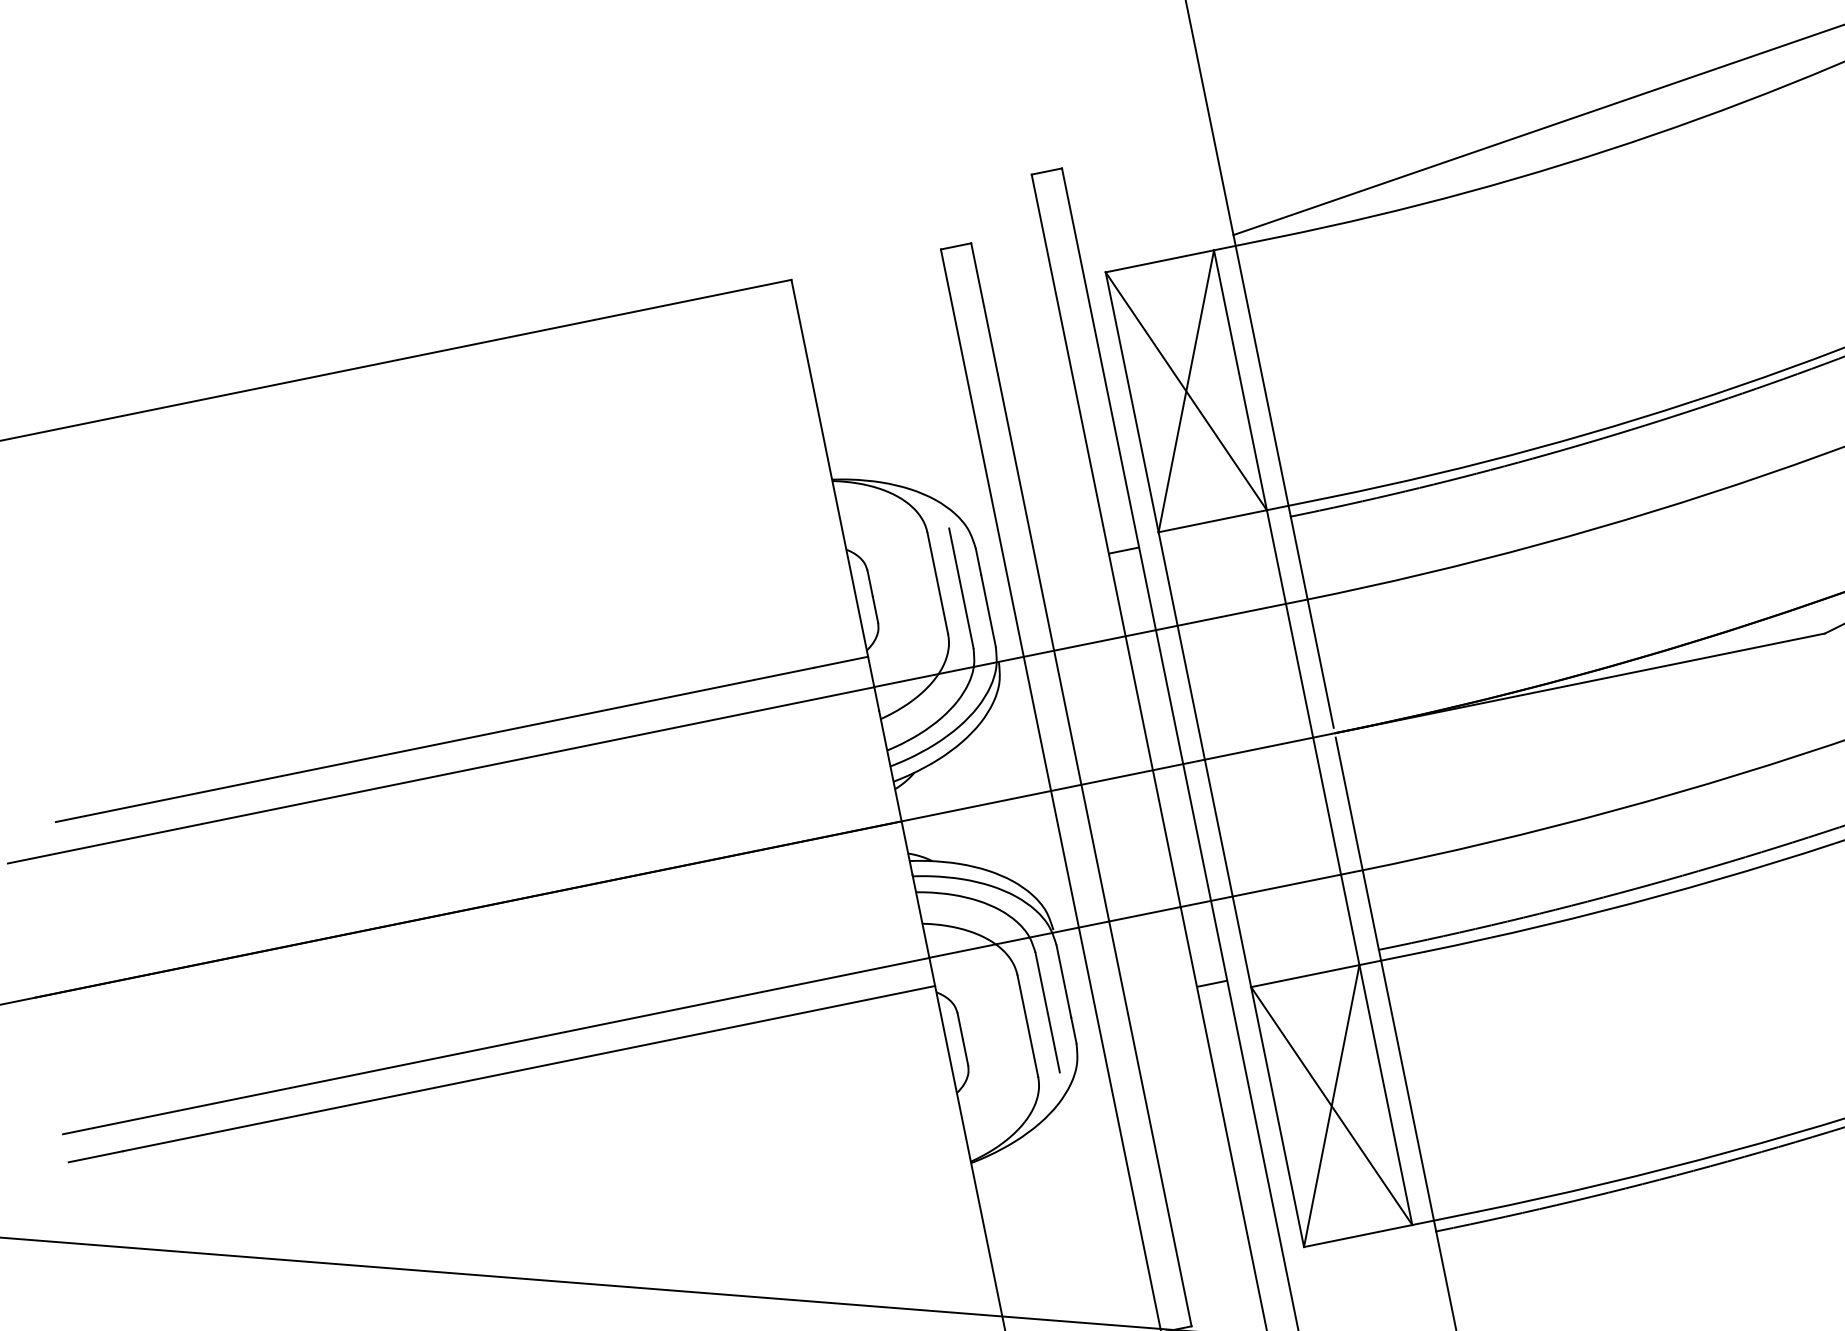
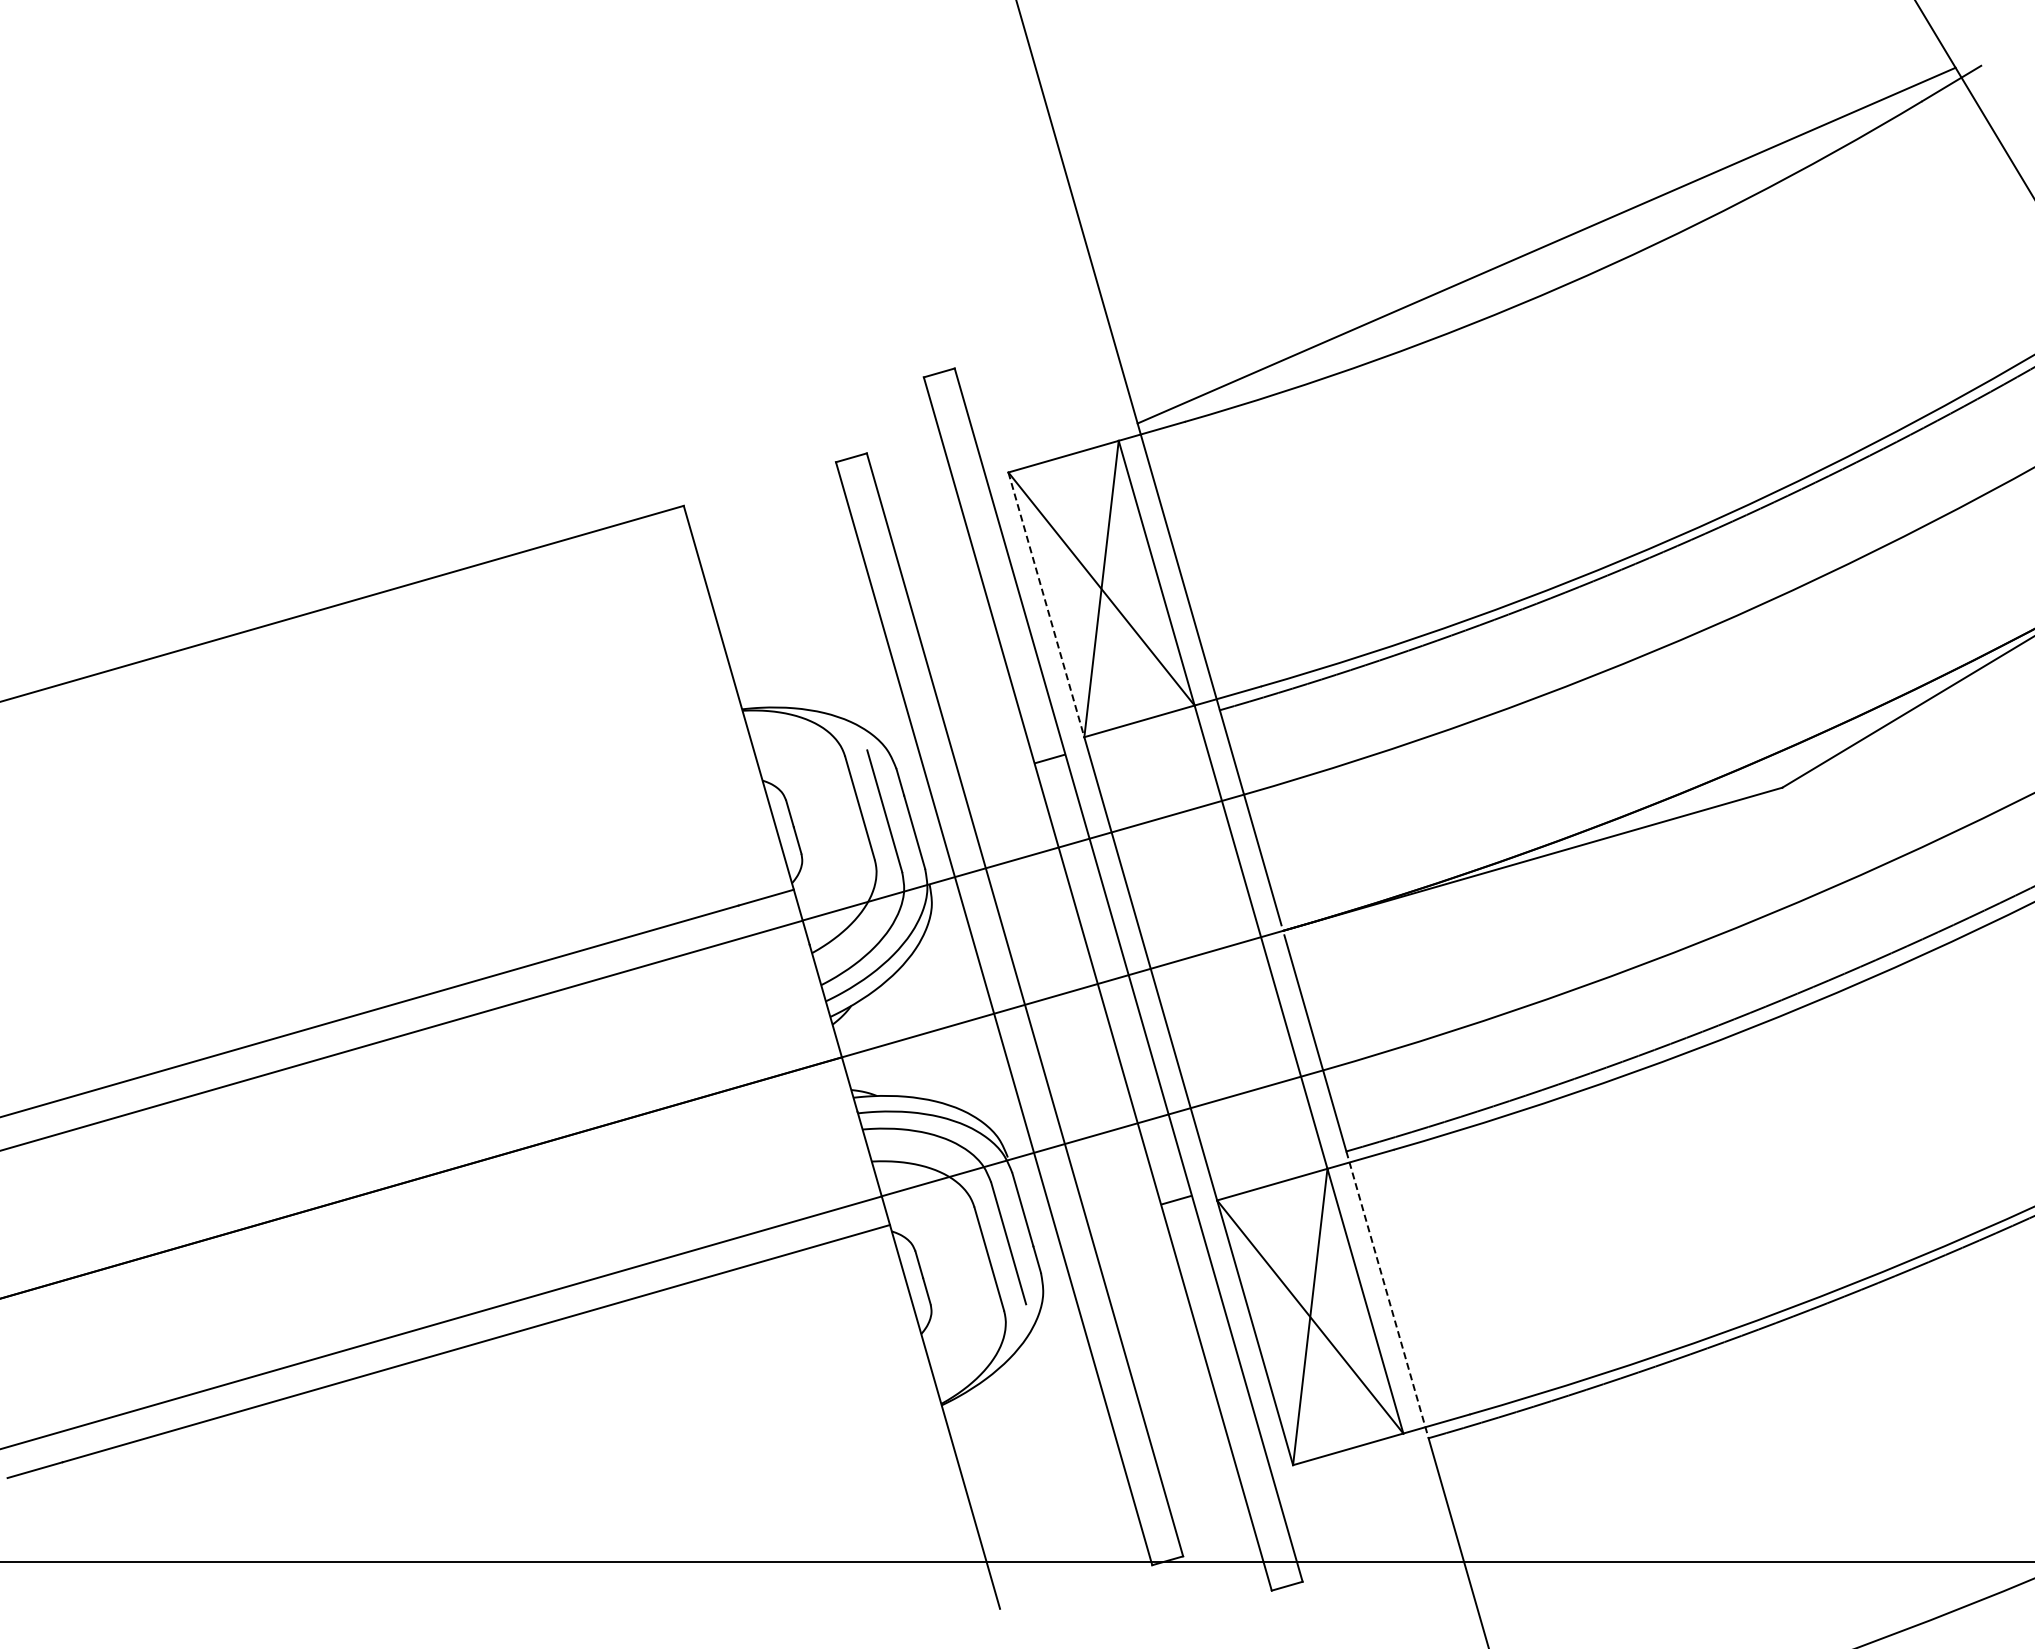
line: (1132, 401) -> (1046, 604), solid -> dashed
line: (1407, 1091) -> (1387, 1295), solid -> dashed

